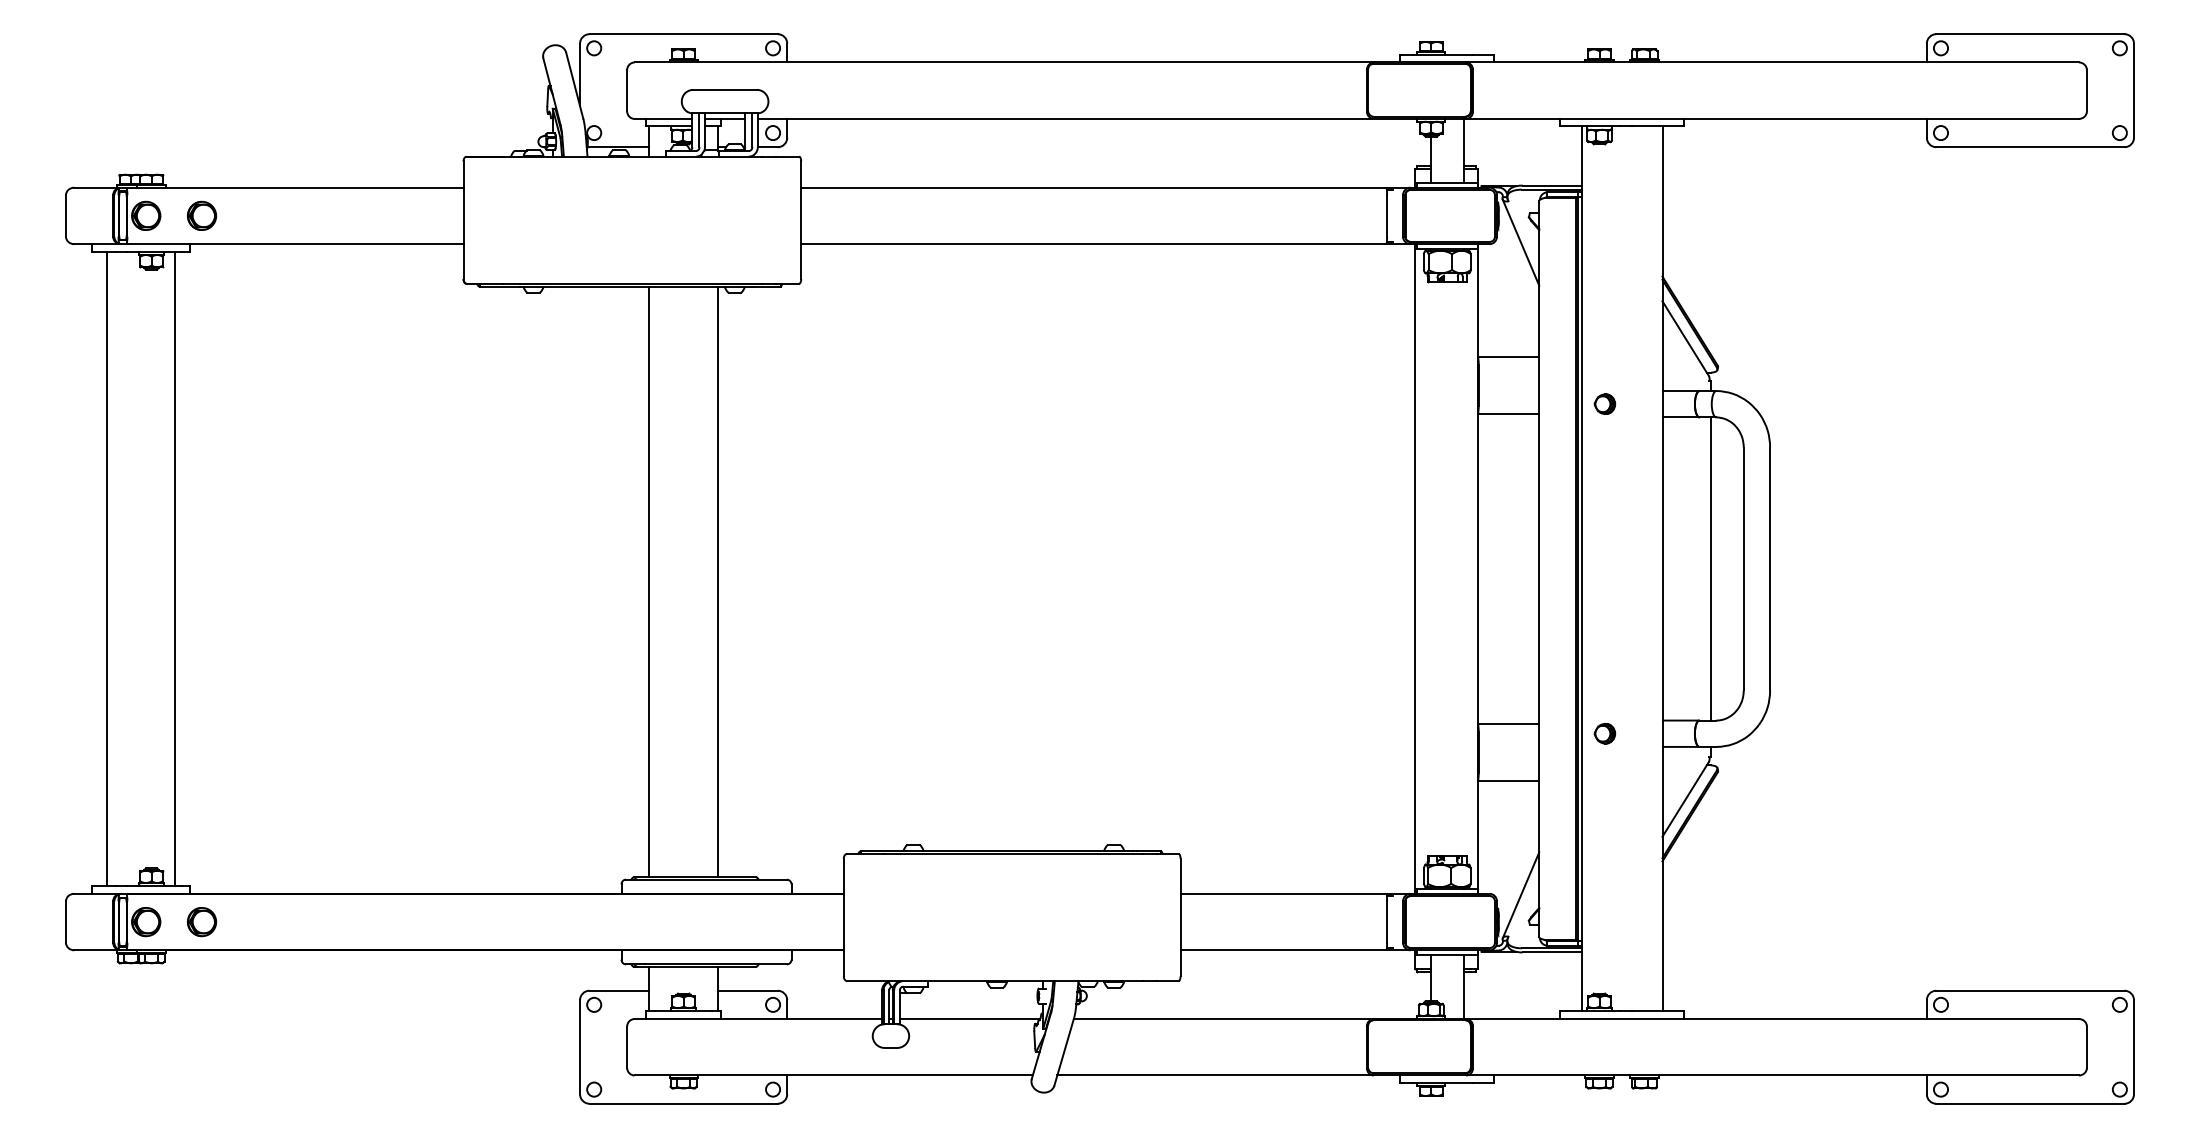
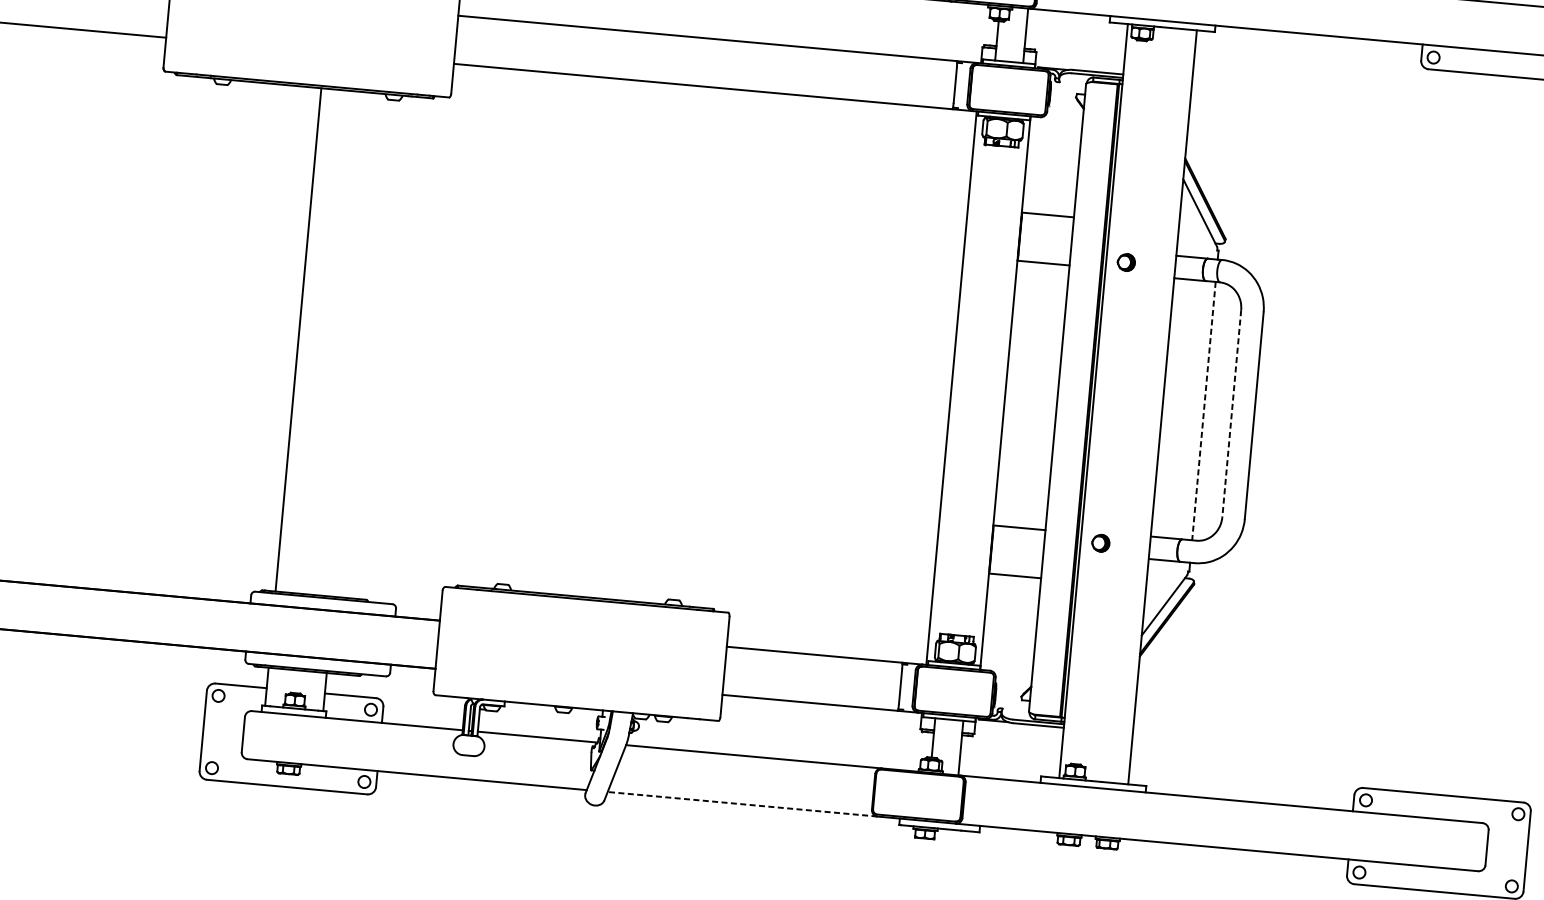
line: (1520, 242) -> (1066, 118), removed
line: (1711, 568) -> (1204, 410), solid -> dashed
line: (1743, 569) -> (1231, 414), solid -> dashed
line: (717, 581) -> (356, 344), removed
line: (1520, 895) -> (1016, 674), removed
line: (1215, 1075) -> (742, 804), solid -> dashed

